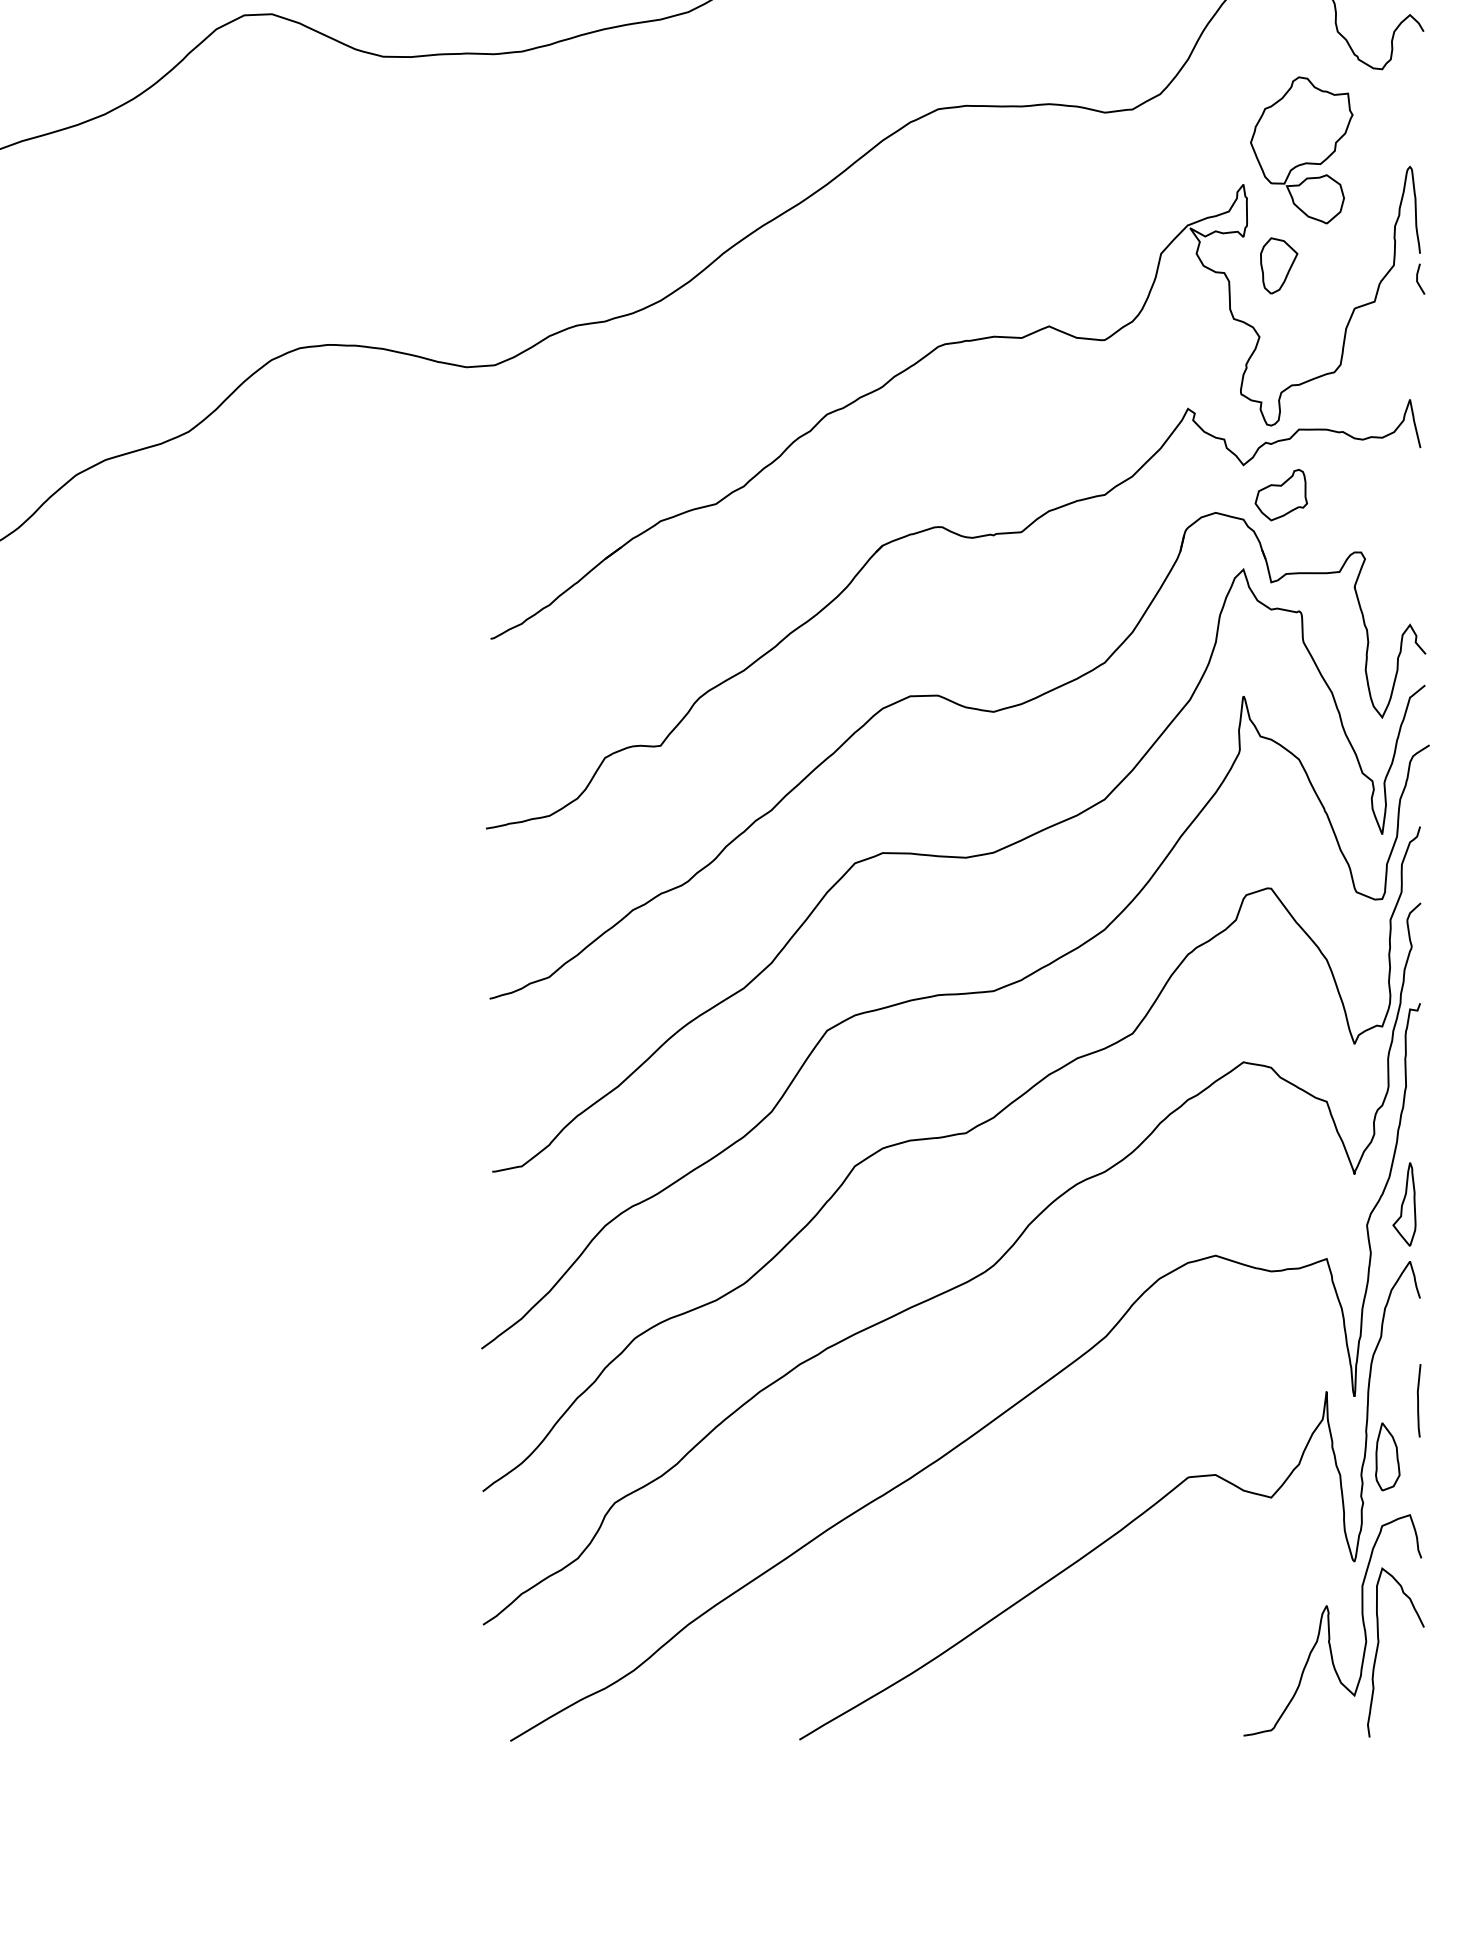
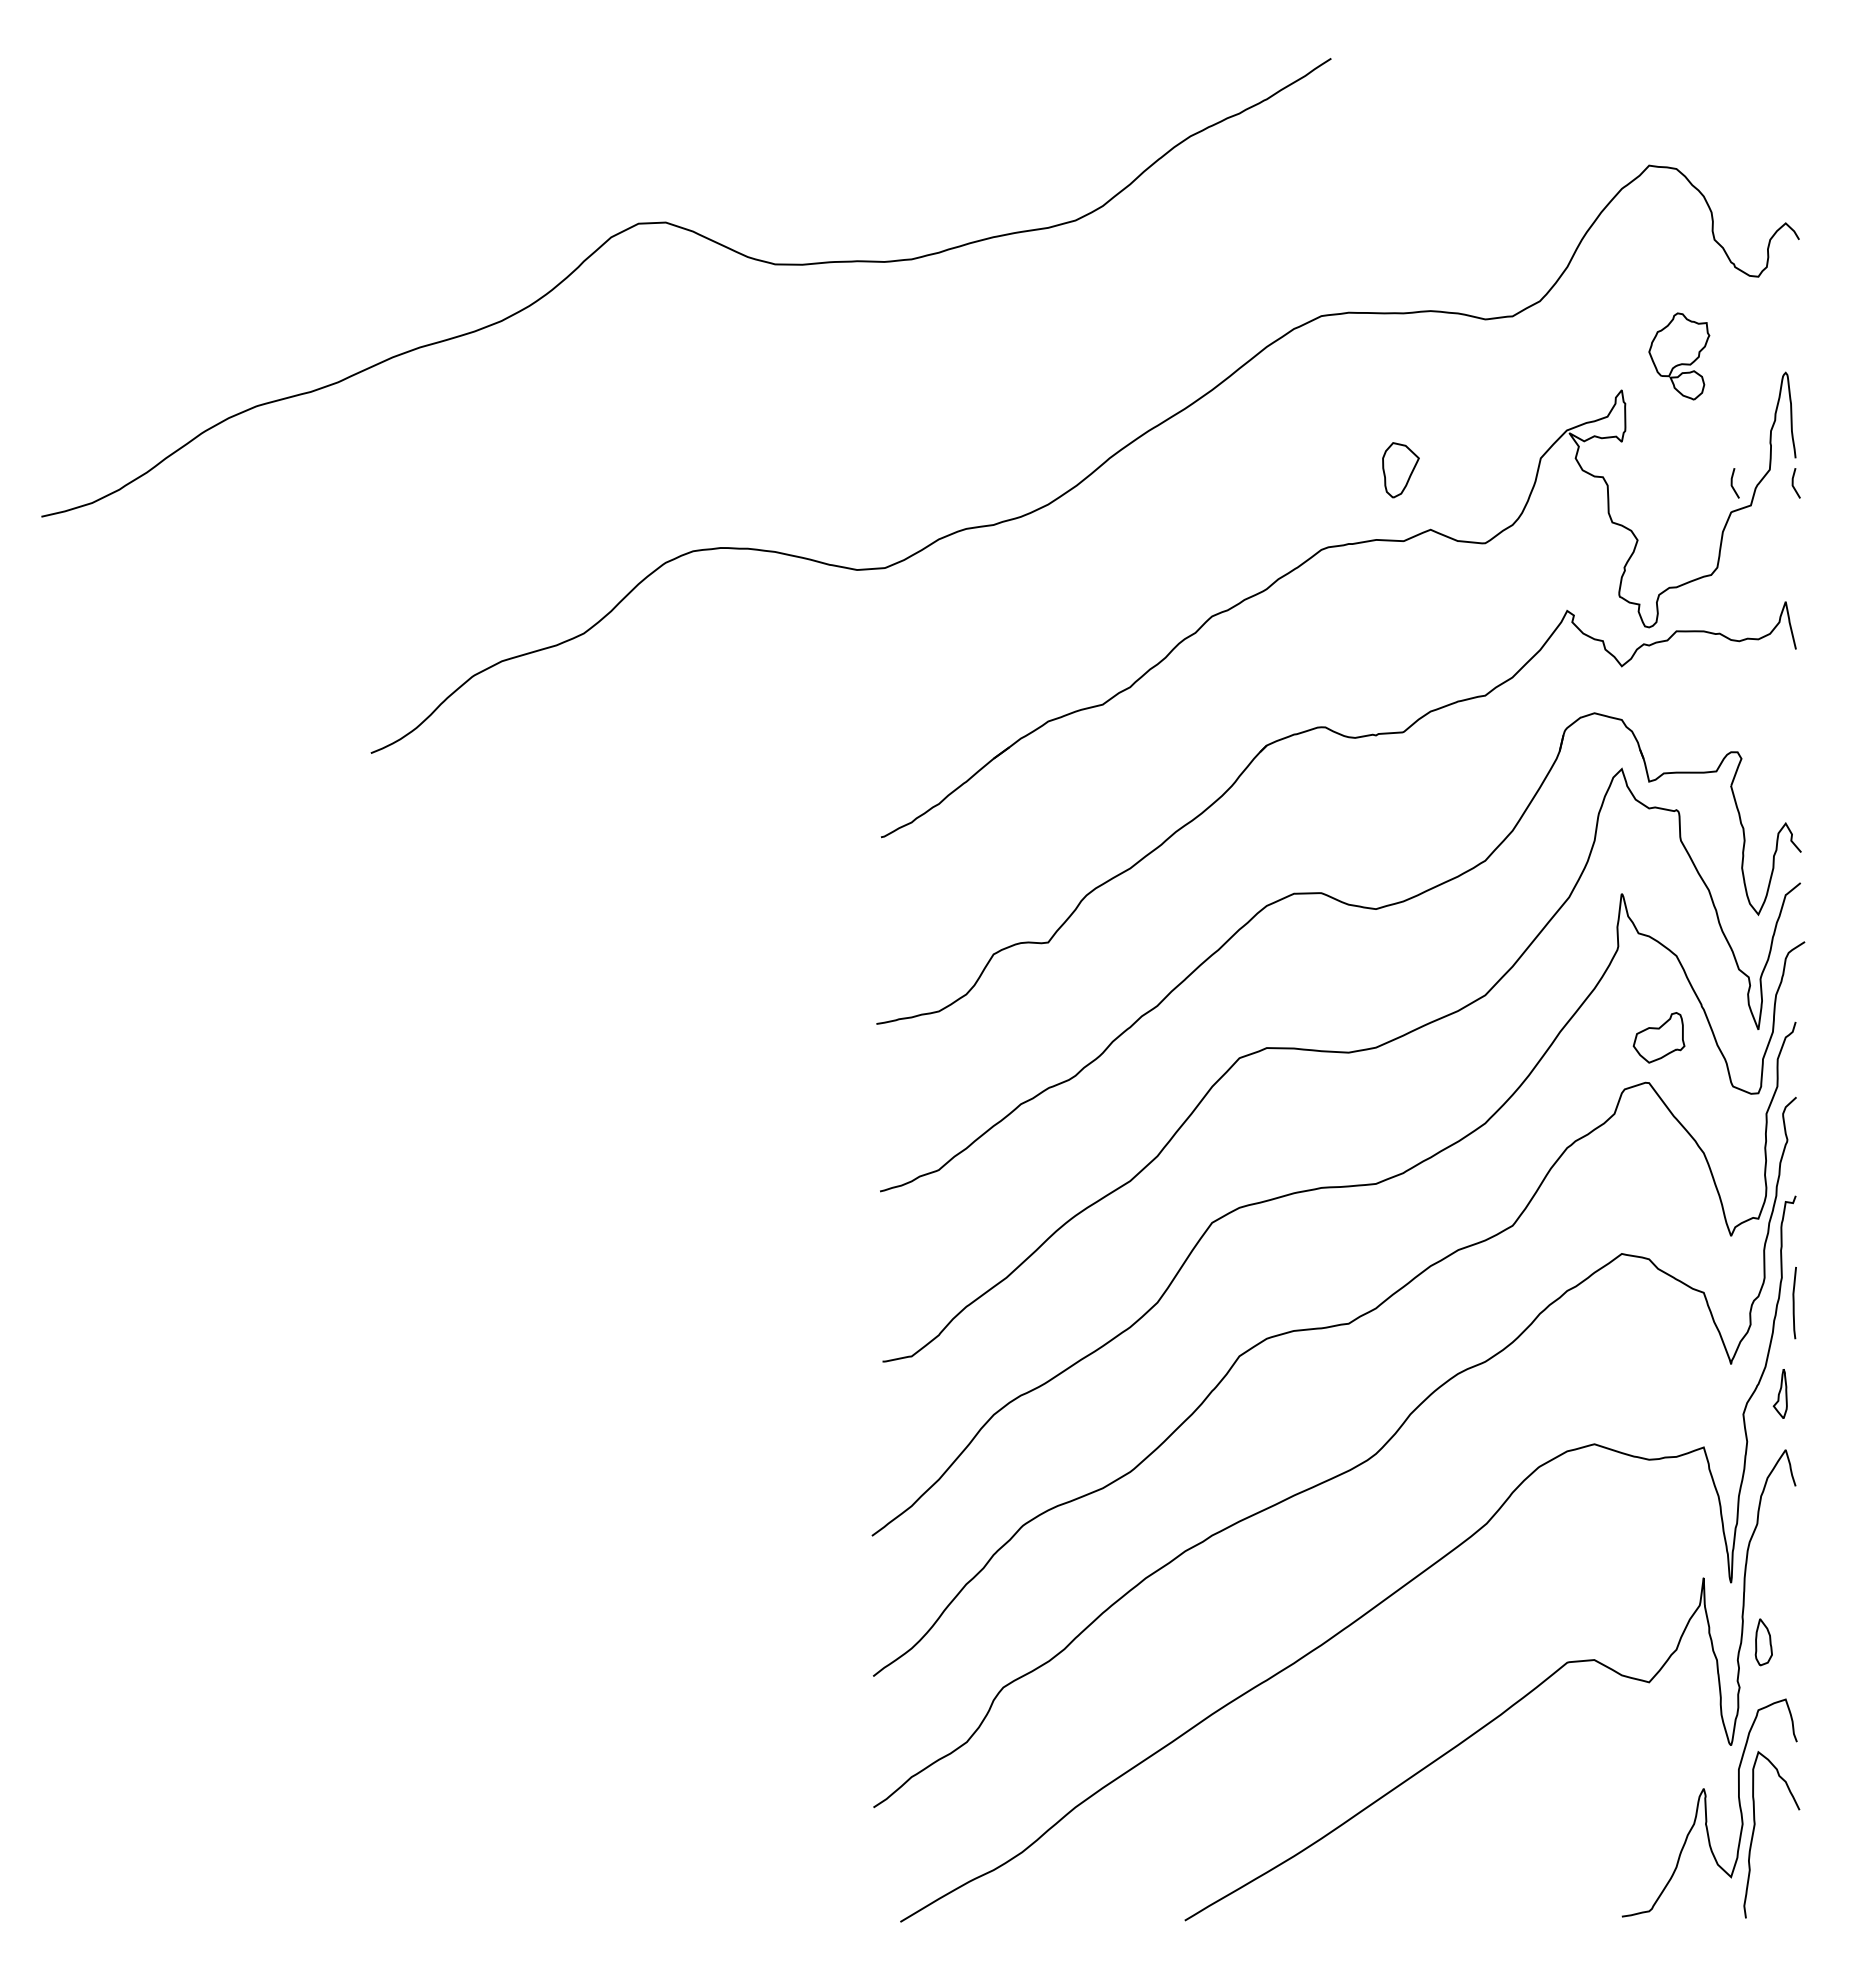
part: (1302, 150) -> (1679, 356), size x0.6
part: (1278, 266) -> (1400, 470), moved
line: (1355, 279) -> (1732, 483), added
part: (1280, 494) -> (1658, 1037), moved
part: (1404, 1204) -> (1780, 1393), size x0.6
curve: (1418, 1401) -> (1794, 1303), moved
part: (1387, 1457) -> (1763, 1642), size x0.7

